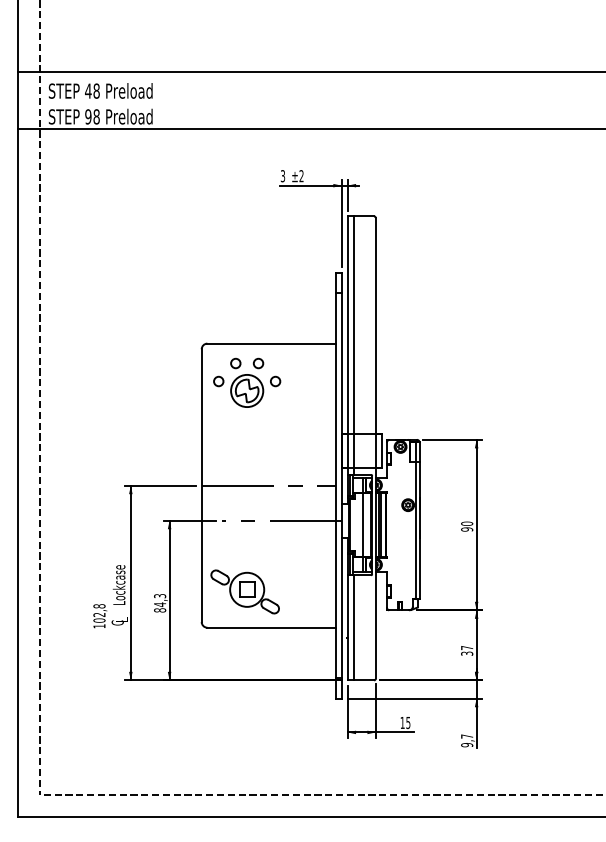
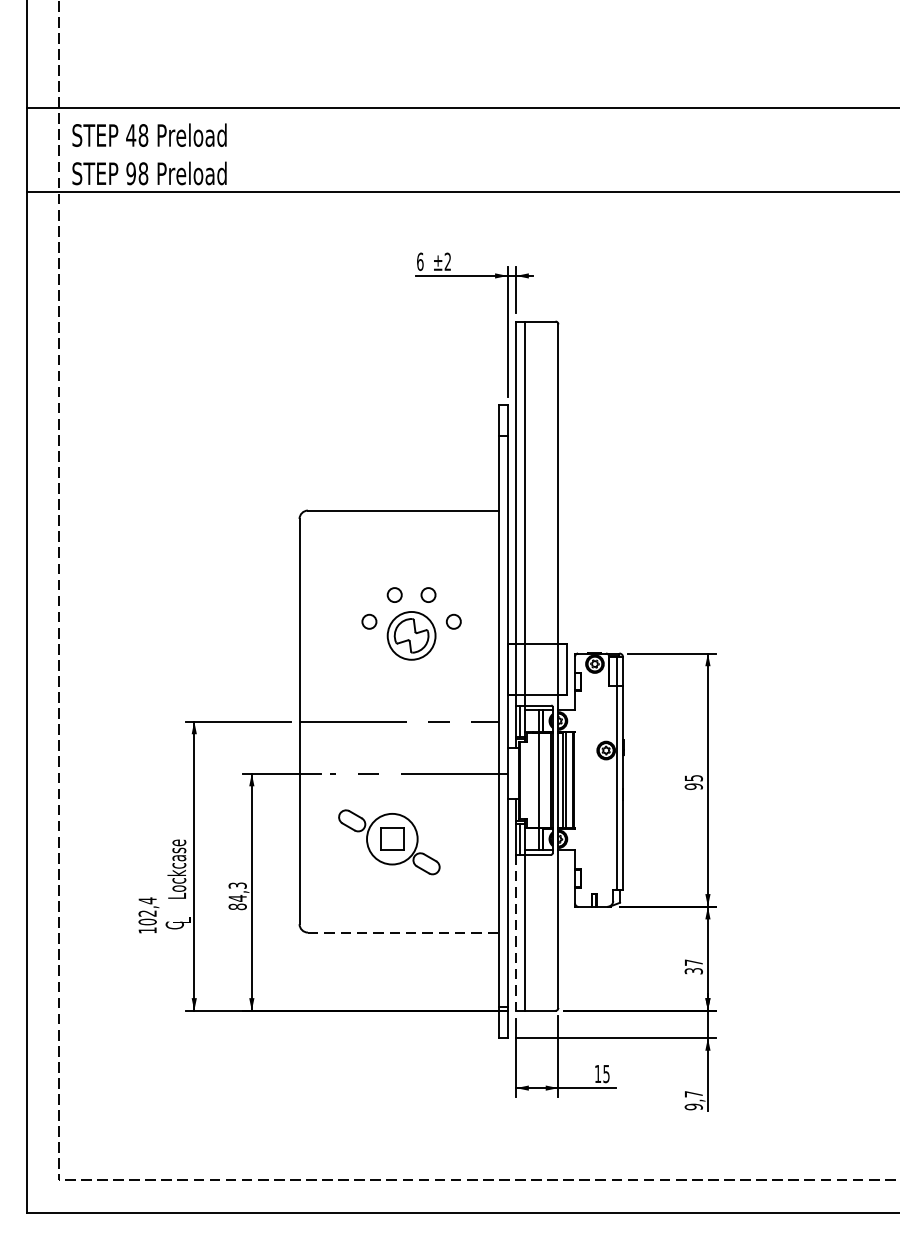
text: (282, 176) -> (419, 262), 3 -> 6
part: (247, 382) -> (412, 623), moved
text: (467, 523) -> (694, 777), 90 -> 95
part: (244, 591) -> (388, 841), moved
text: (99, 606) -> (147, 901), 102,8 -> 102,4
line: (272, 627) -> (404, 932), solid -> dashed
line: (347, 627) -> (516, 932), solid -> dashed

